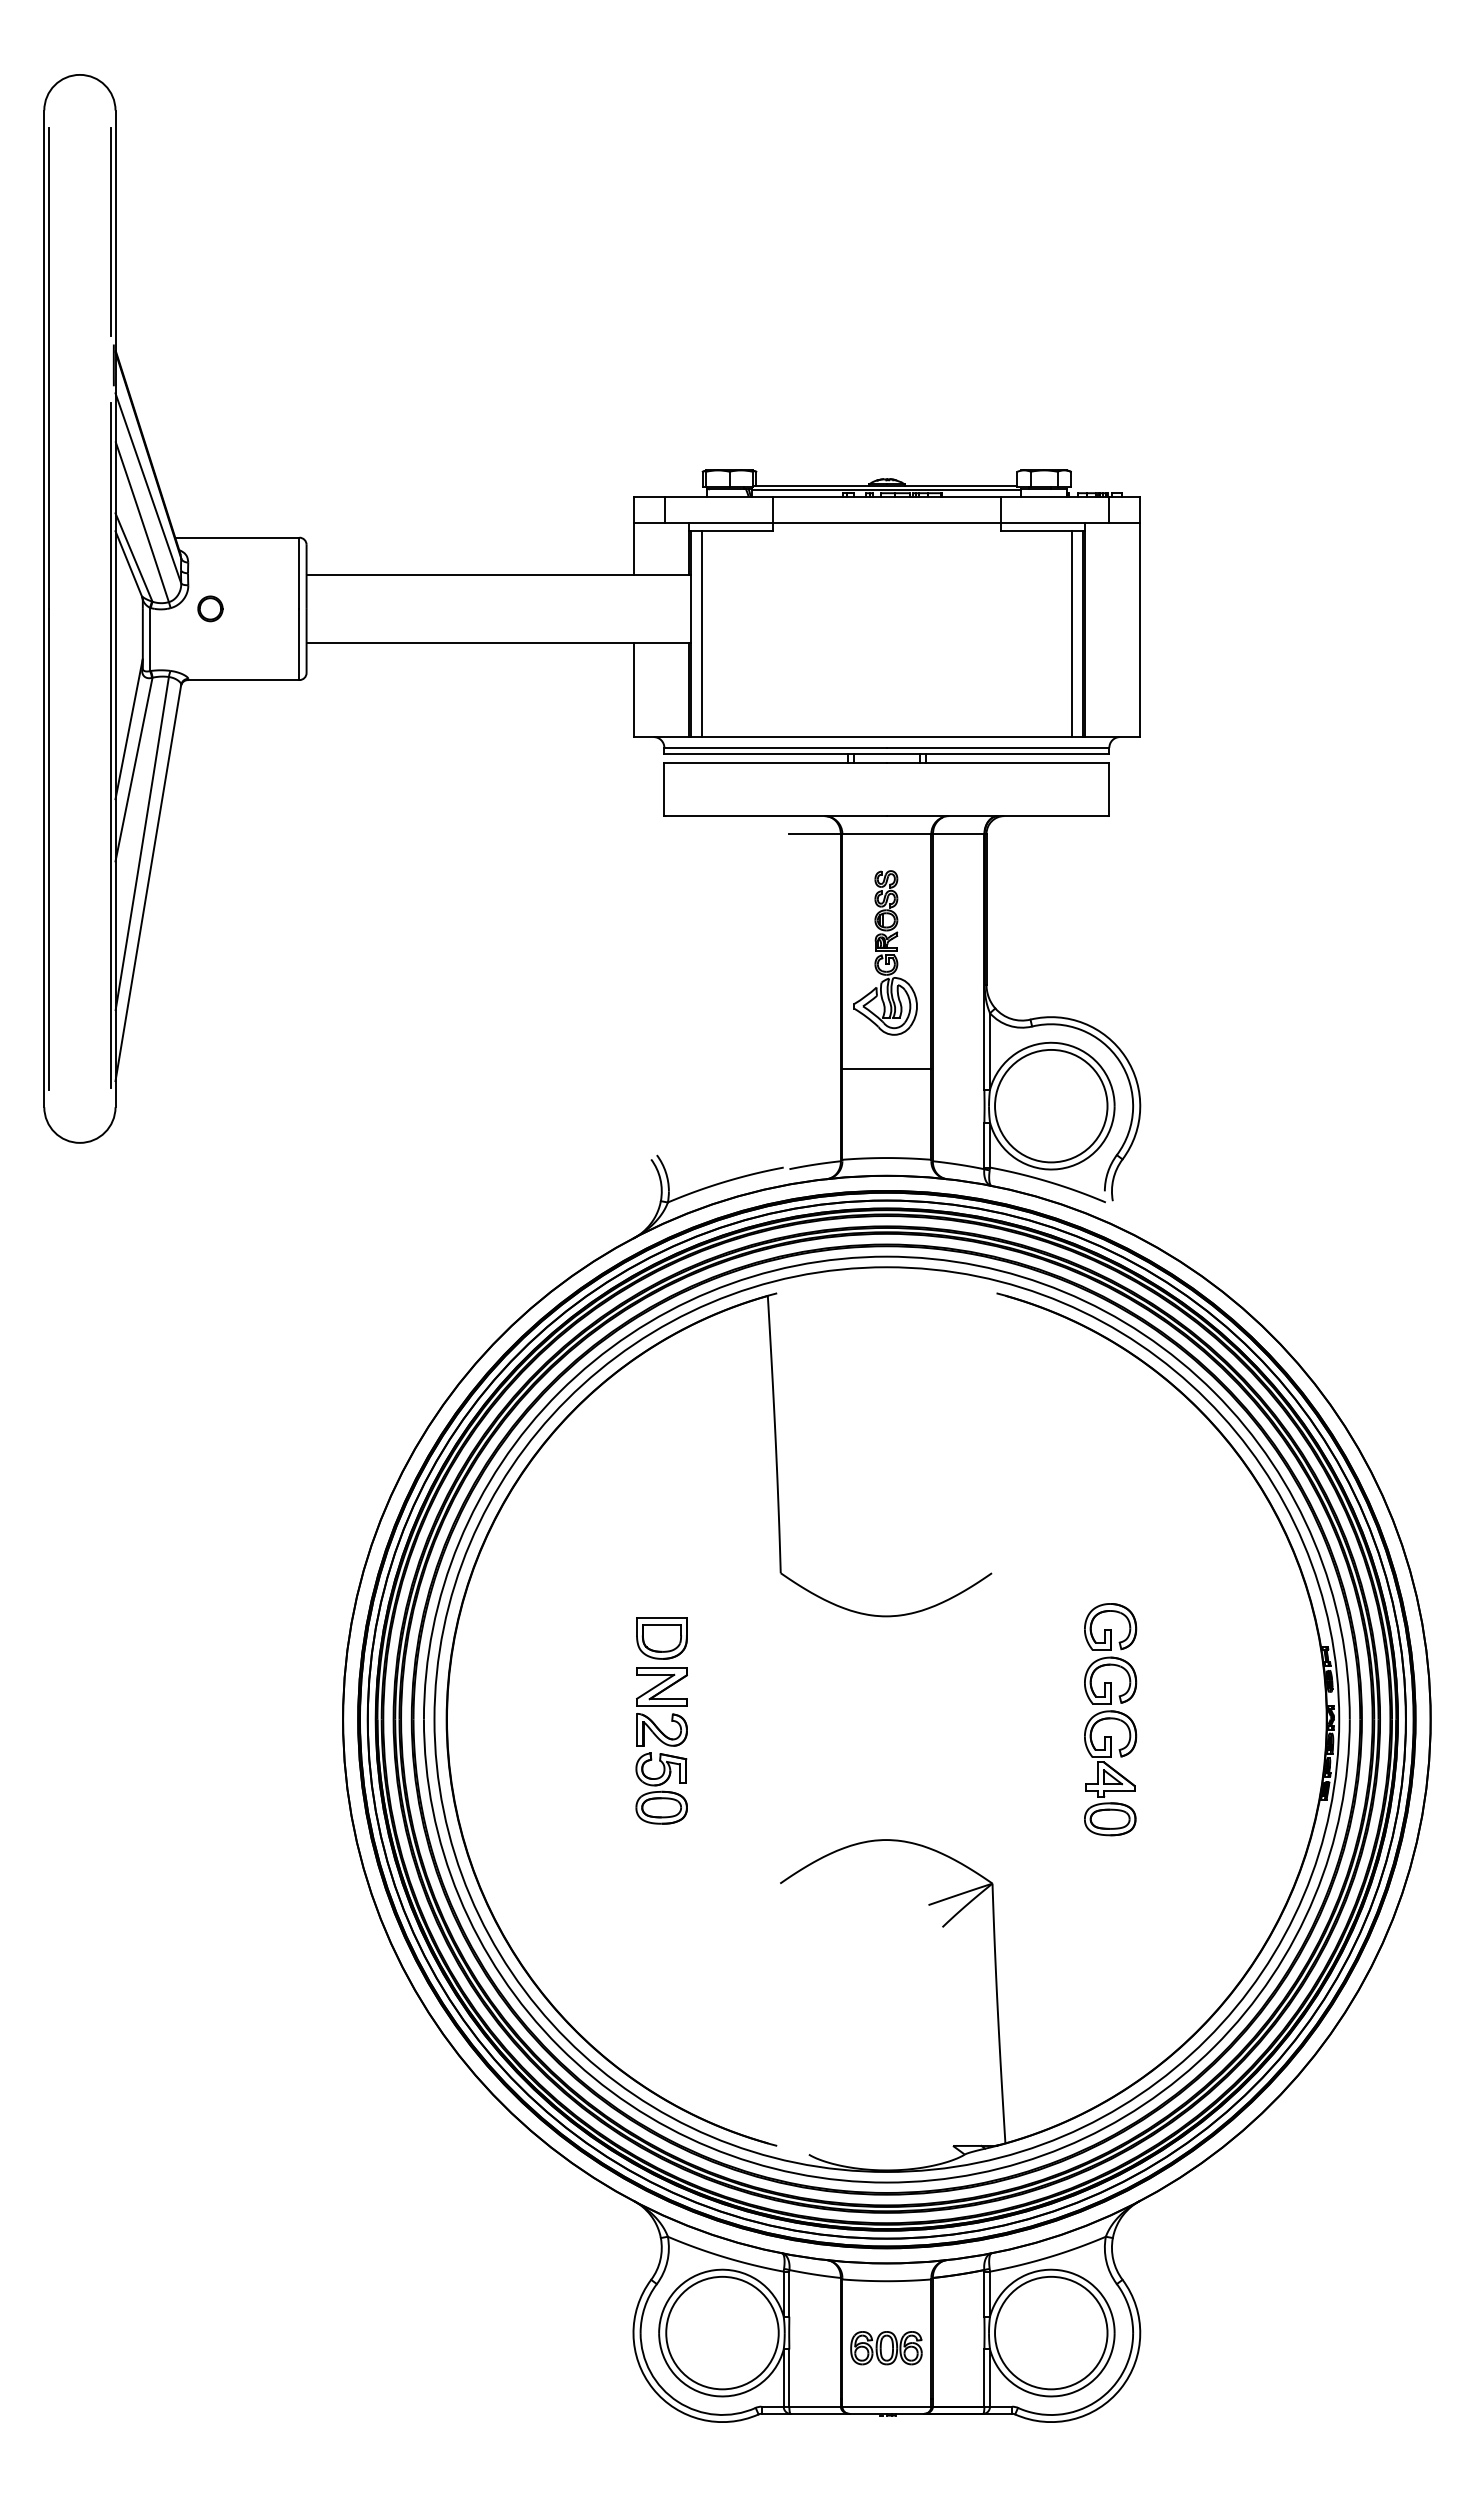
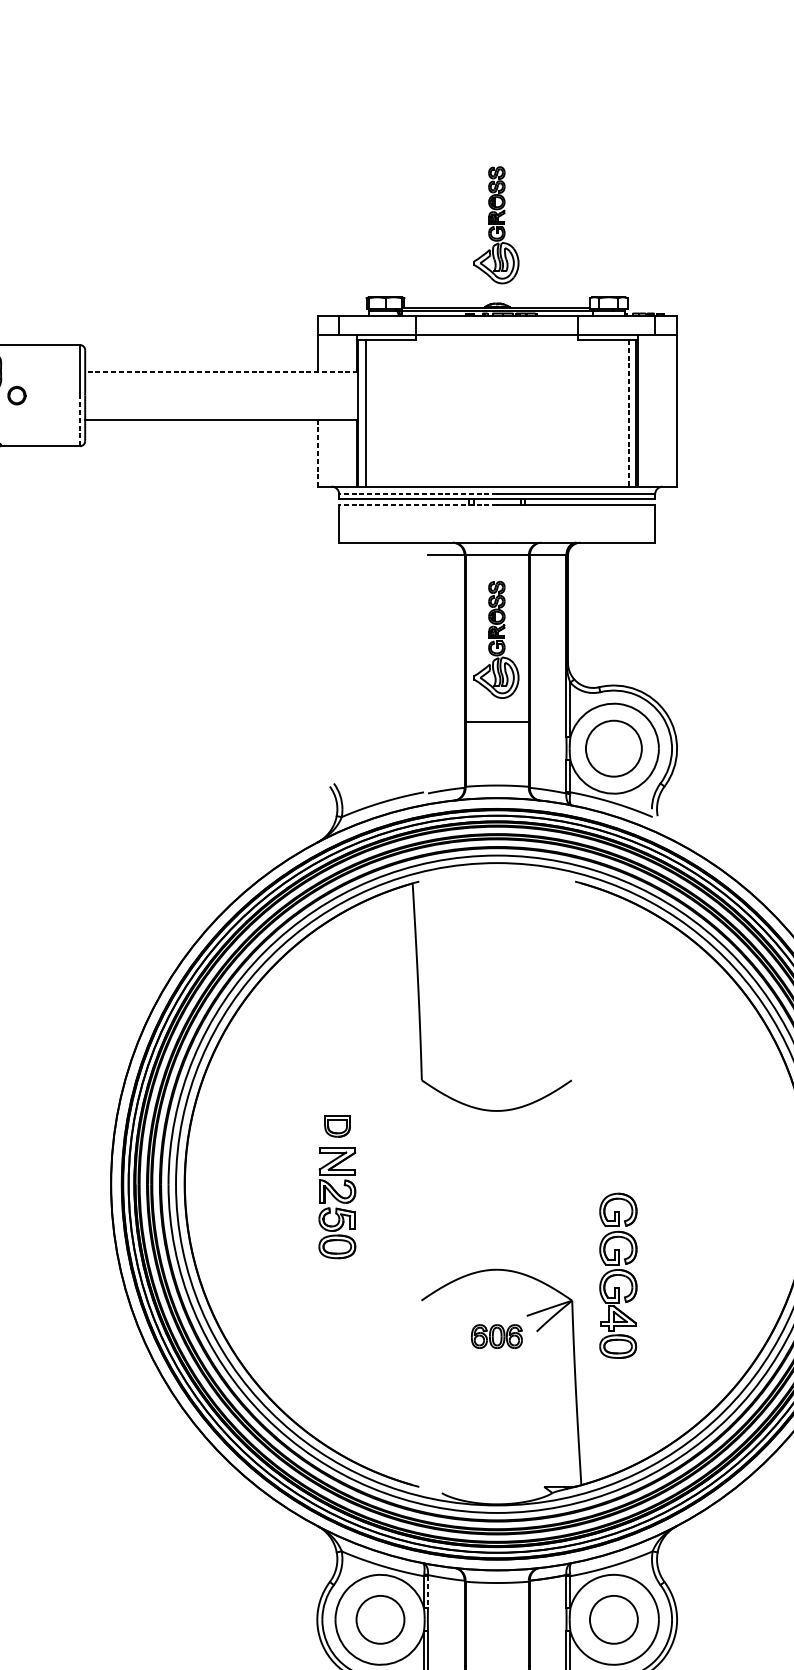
part: (885, 368) -> (496, 224), added
line: (498, 575) -> (221, 371), solid -> dashed
line: (1071, 634) -> (628, 413), solid -> dashed
line: (299, 644) -> (80, 420), solid -> dashed
line: (634, 690) -> (318, 453), solid -> dashed
line: (775, 747) -> (418, 494), solid -> dashed
line: (775, 762) -> (418, 504), solid -> dashed
circle: (1051, 1105) -> (614, 748), size x0.7
part: (661, 1638) -> (337, 1126), size x0.7
part: (1110, 1719) -> (618, 1275), moved
line: (789, 2294) -> (428, 1592), solid -> dashed
circle: (722, 2332) -> (380, 1619), size x0.6
circle: (1051, 2332) -> (614, 1619), size x0.6
part: (886, 2348) -> (496, 1336), moved

